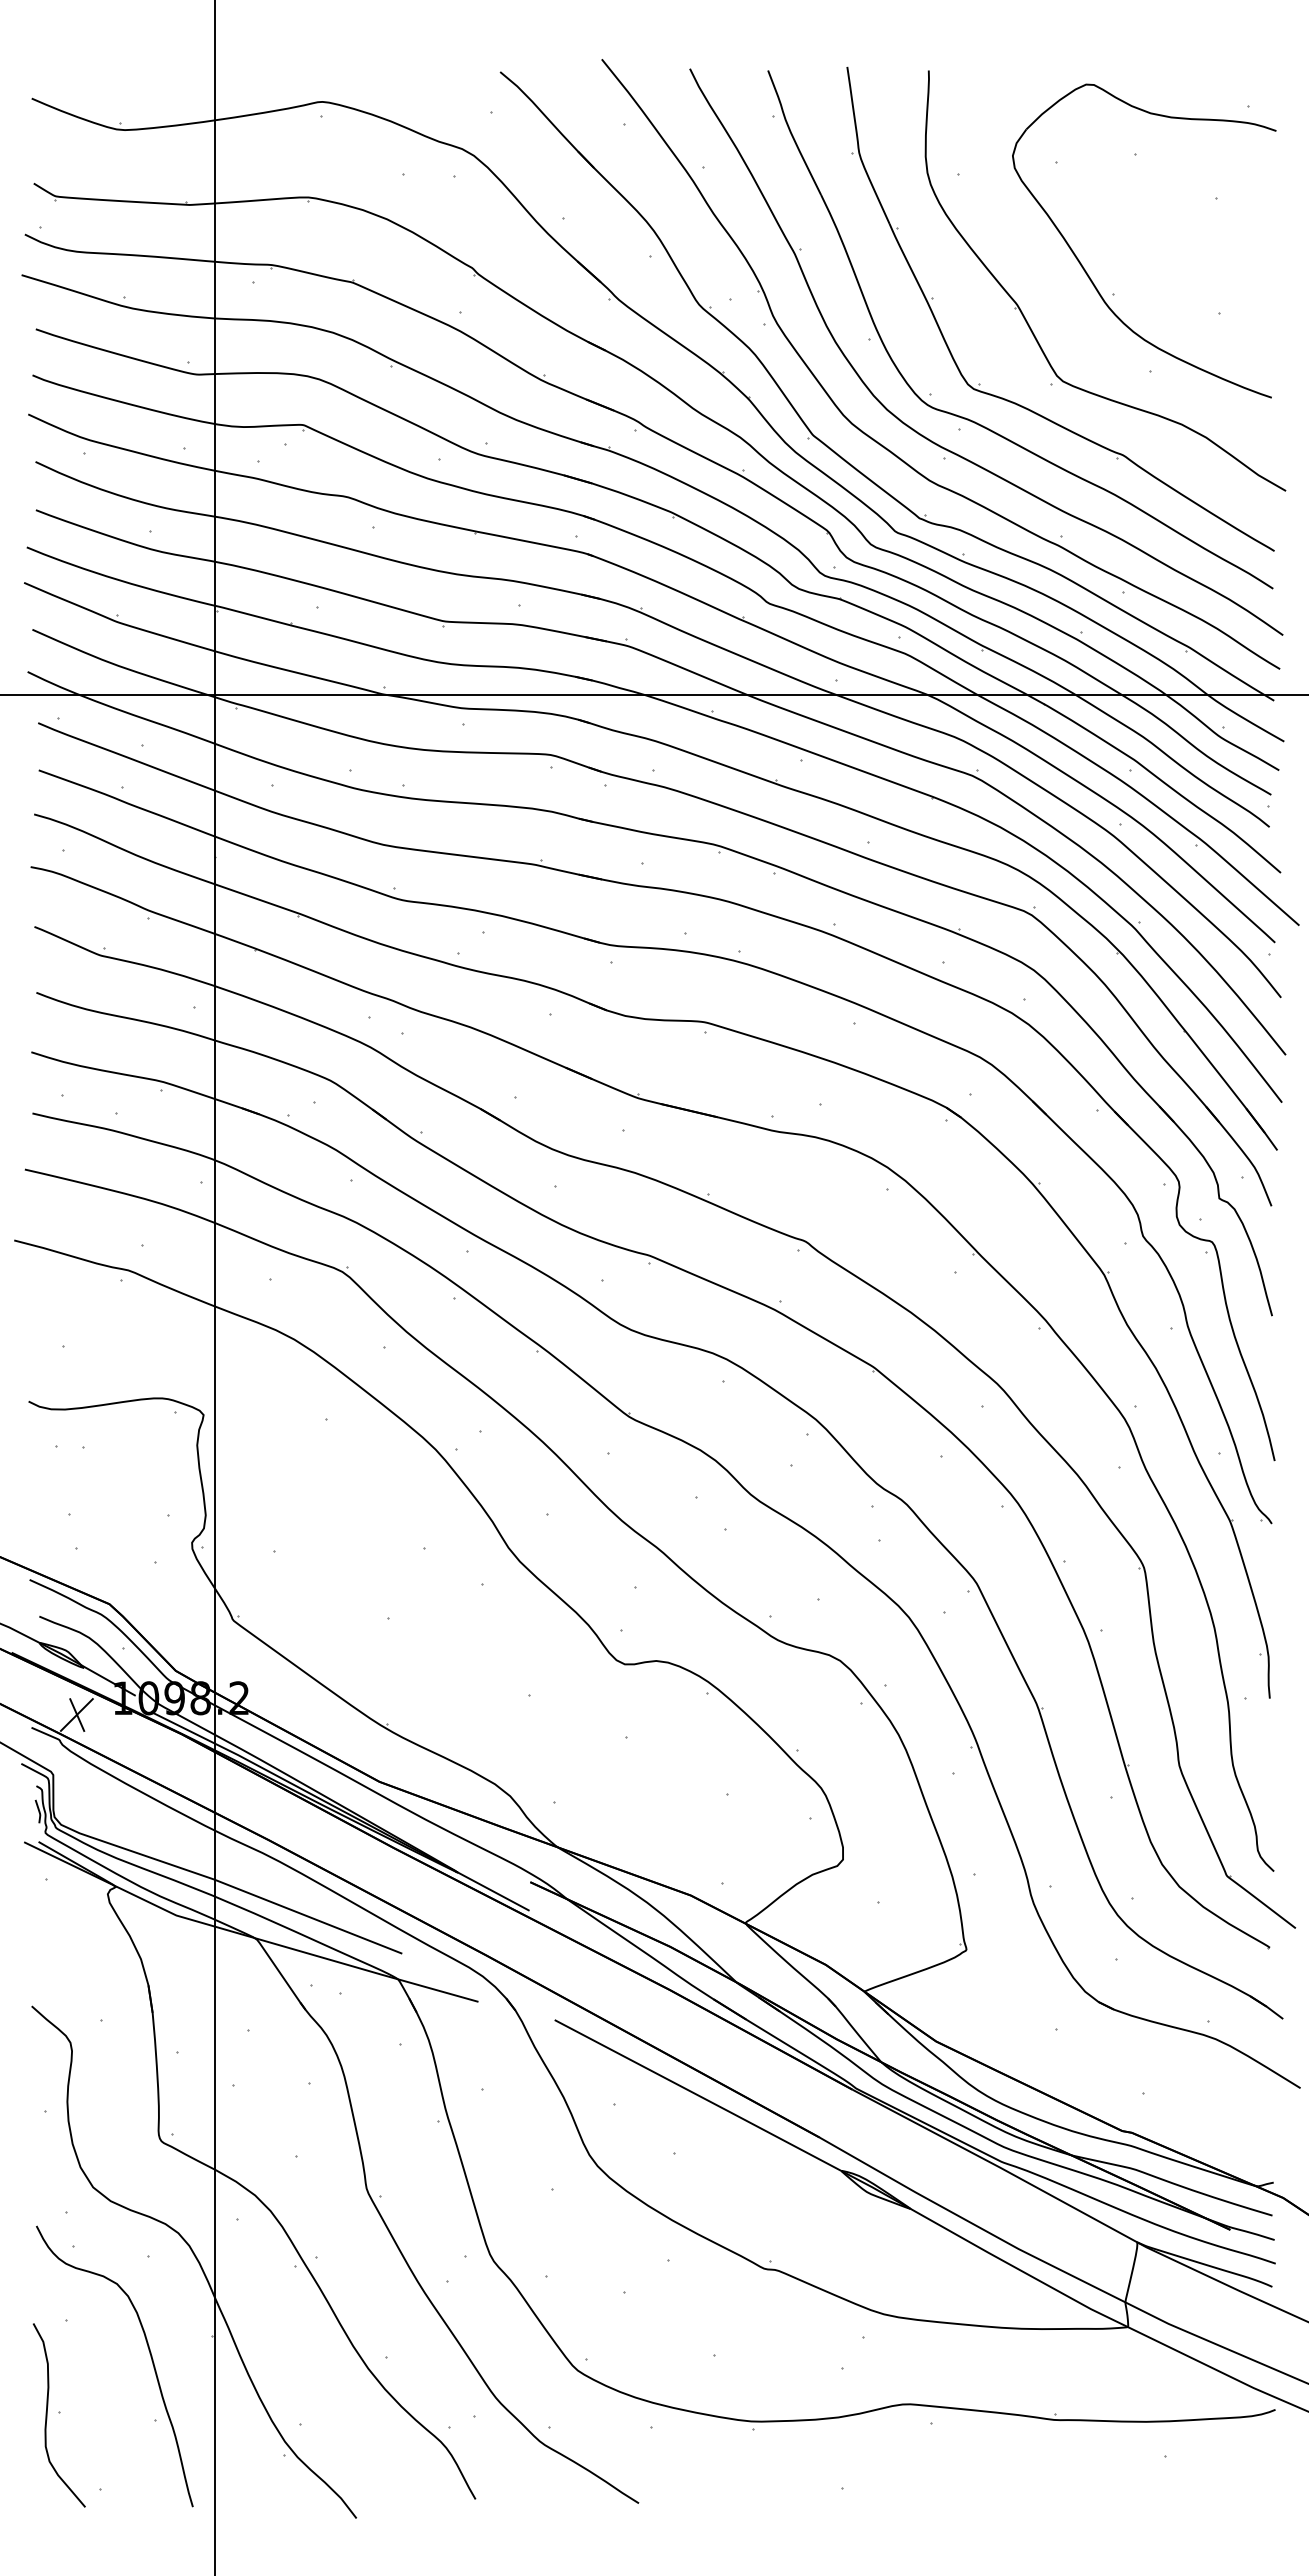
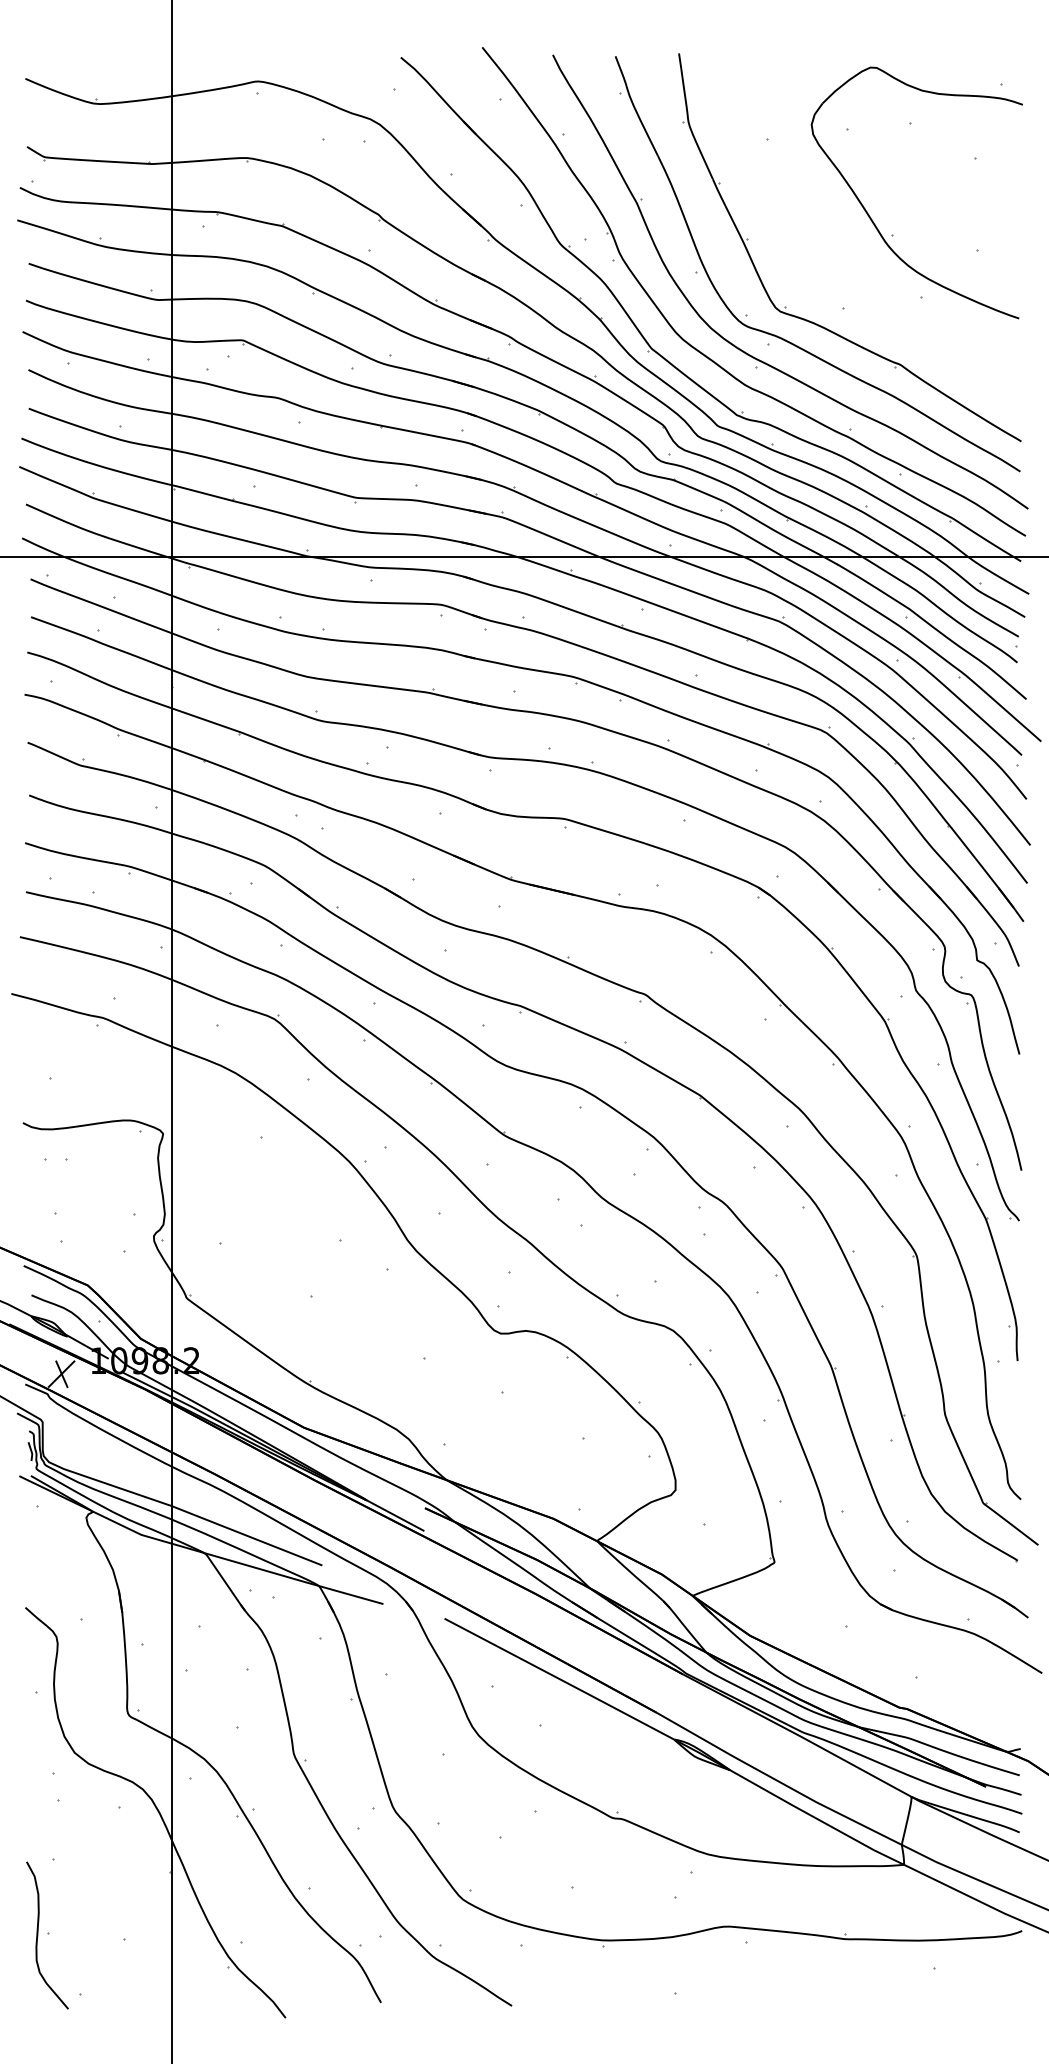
part: (1028, 322) -> (824, 258), removed
curve: (150, 2357) -> (120, 1889), removed

